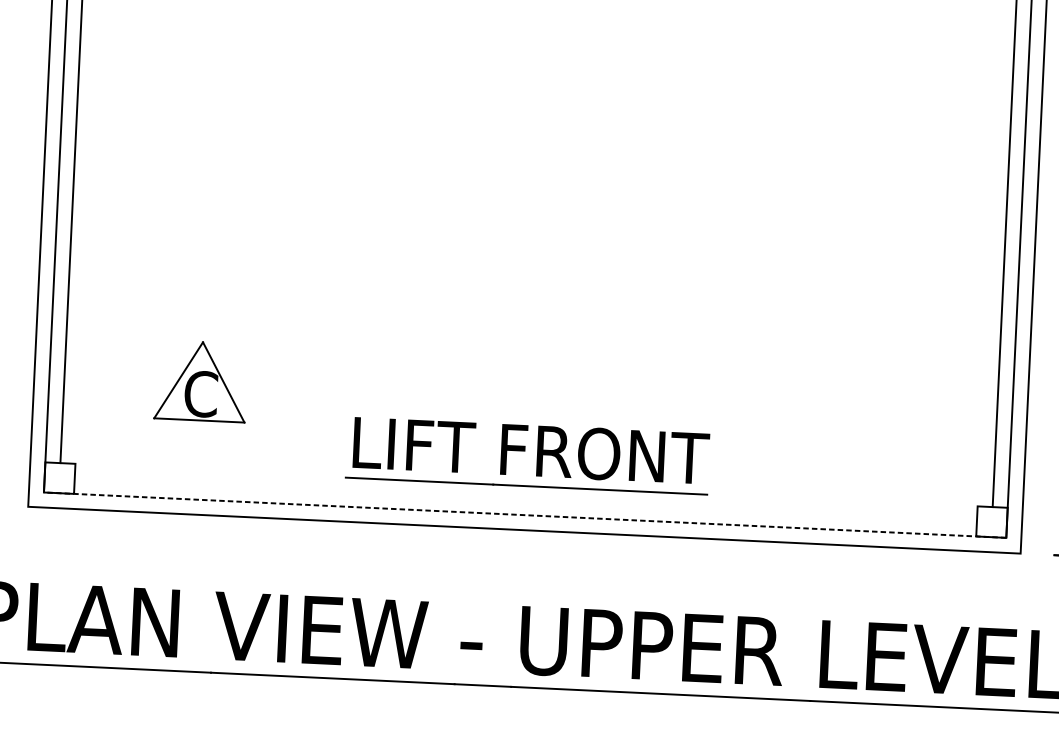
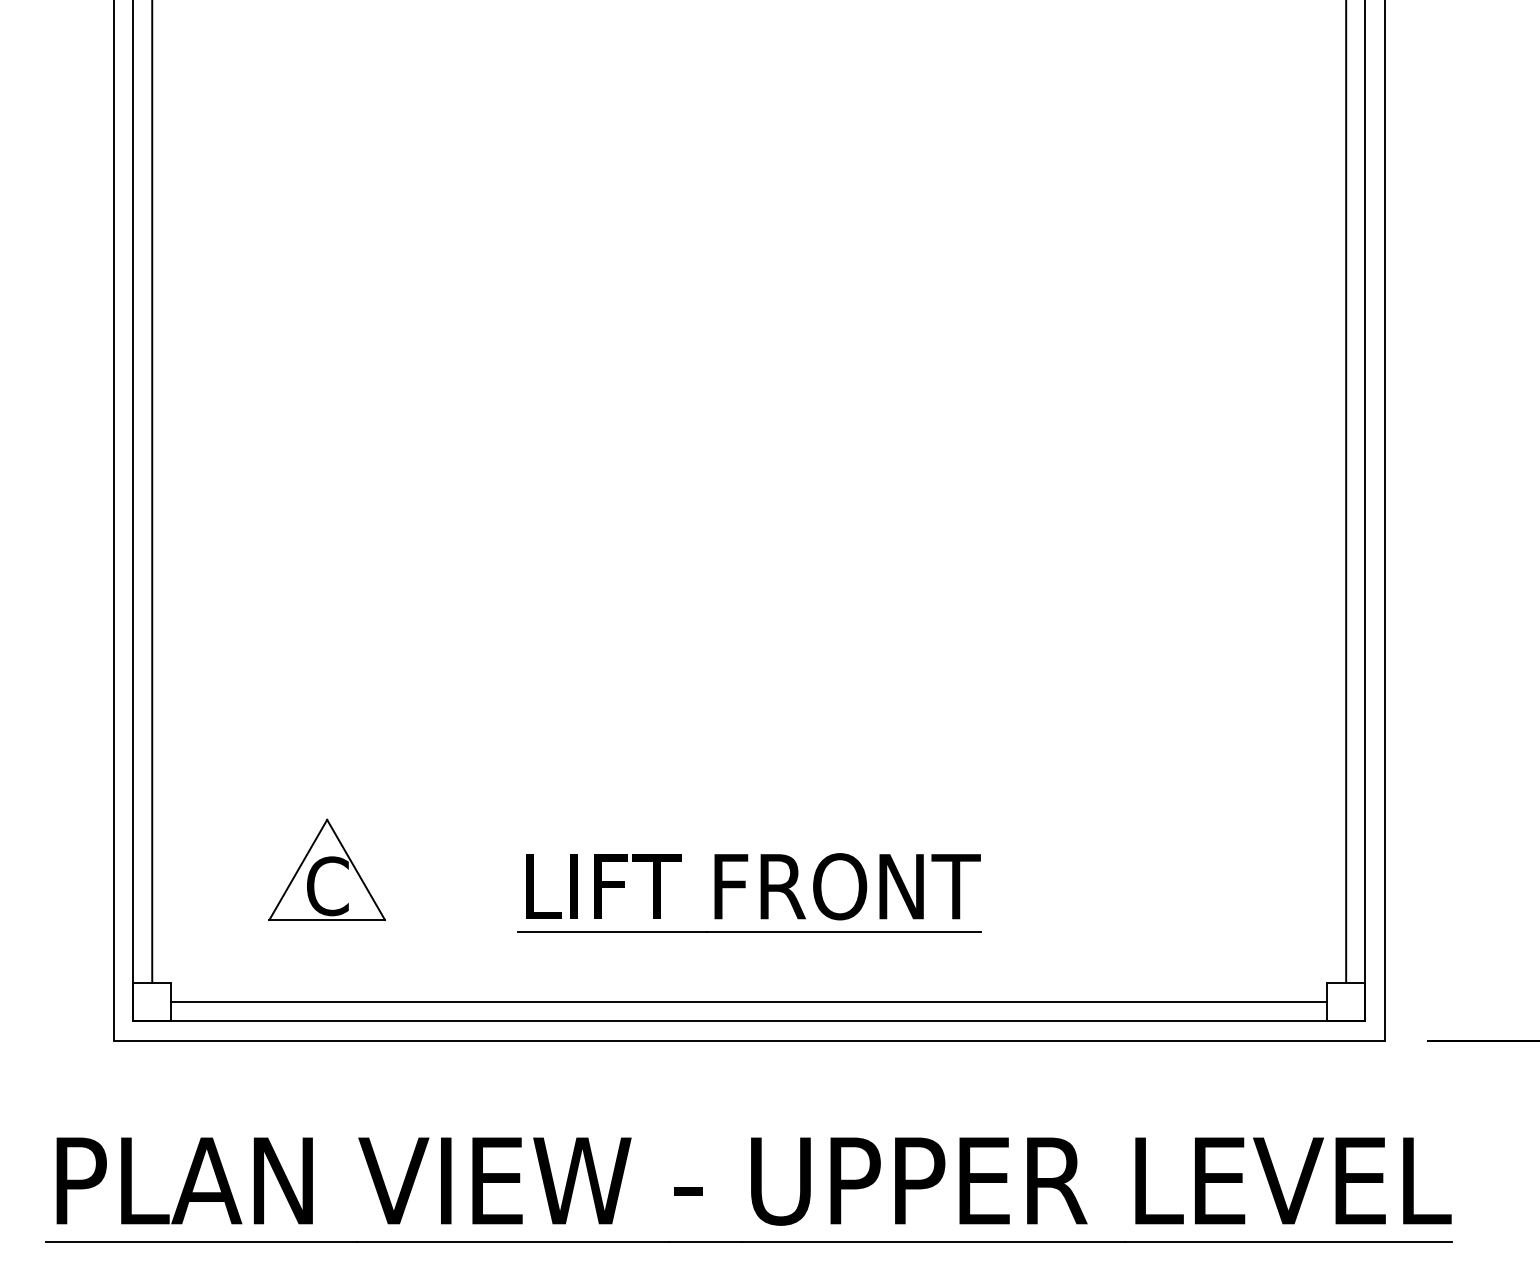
part: (525, 451) -> (745, 887), moved
line: (525, 500) -> (748, 1002), added
line: (524, 515) -> (748, 1021), dashed -> solid

